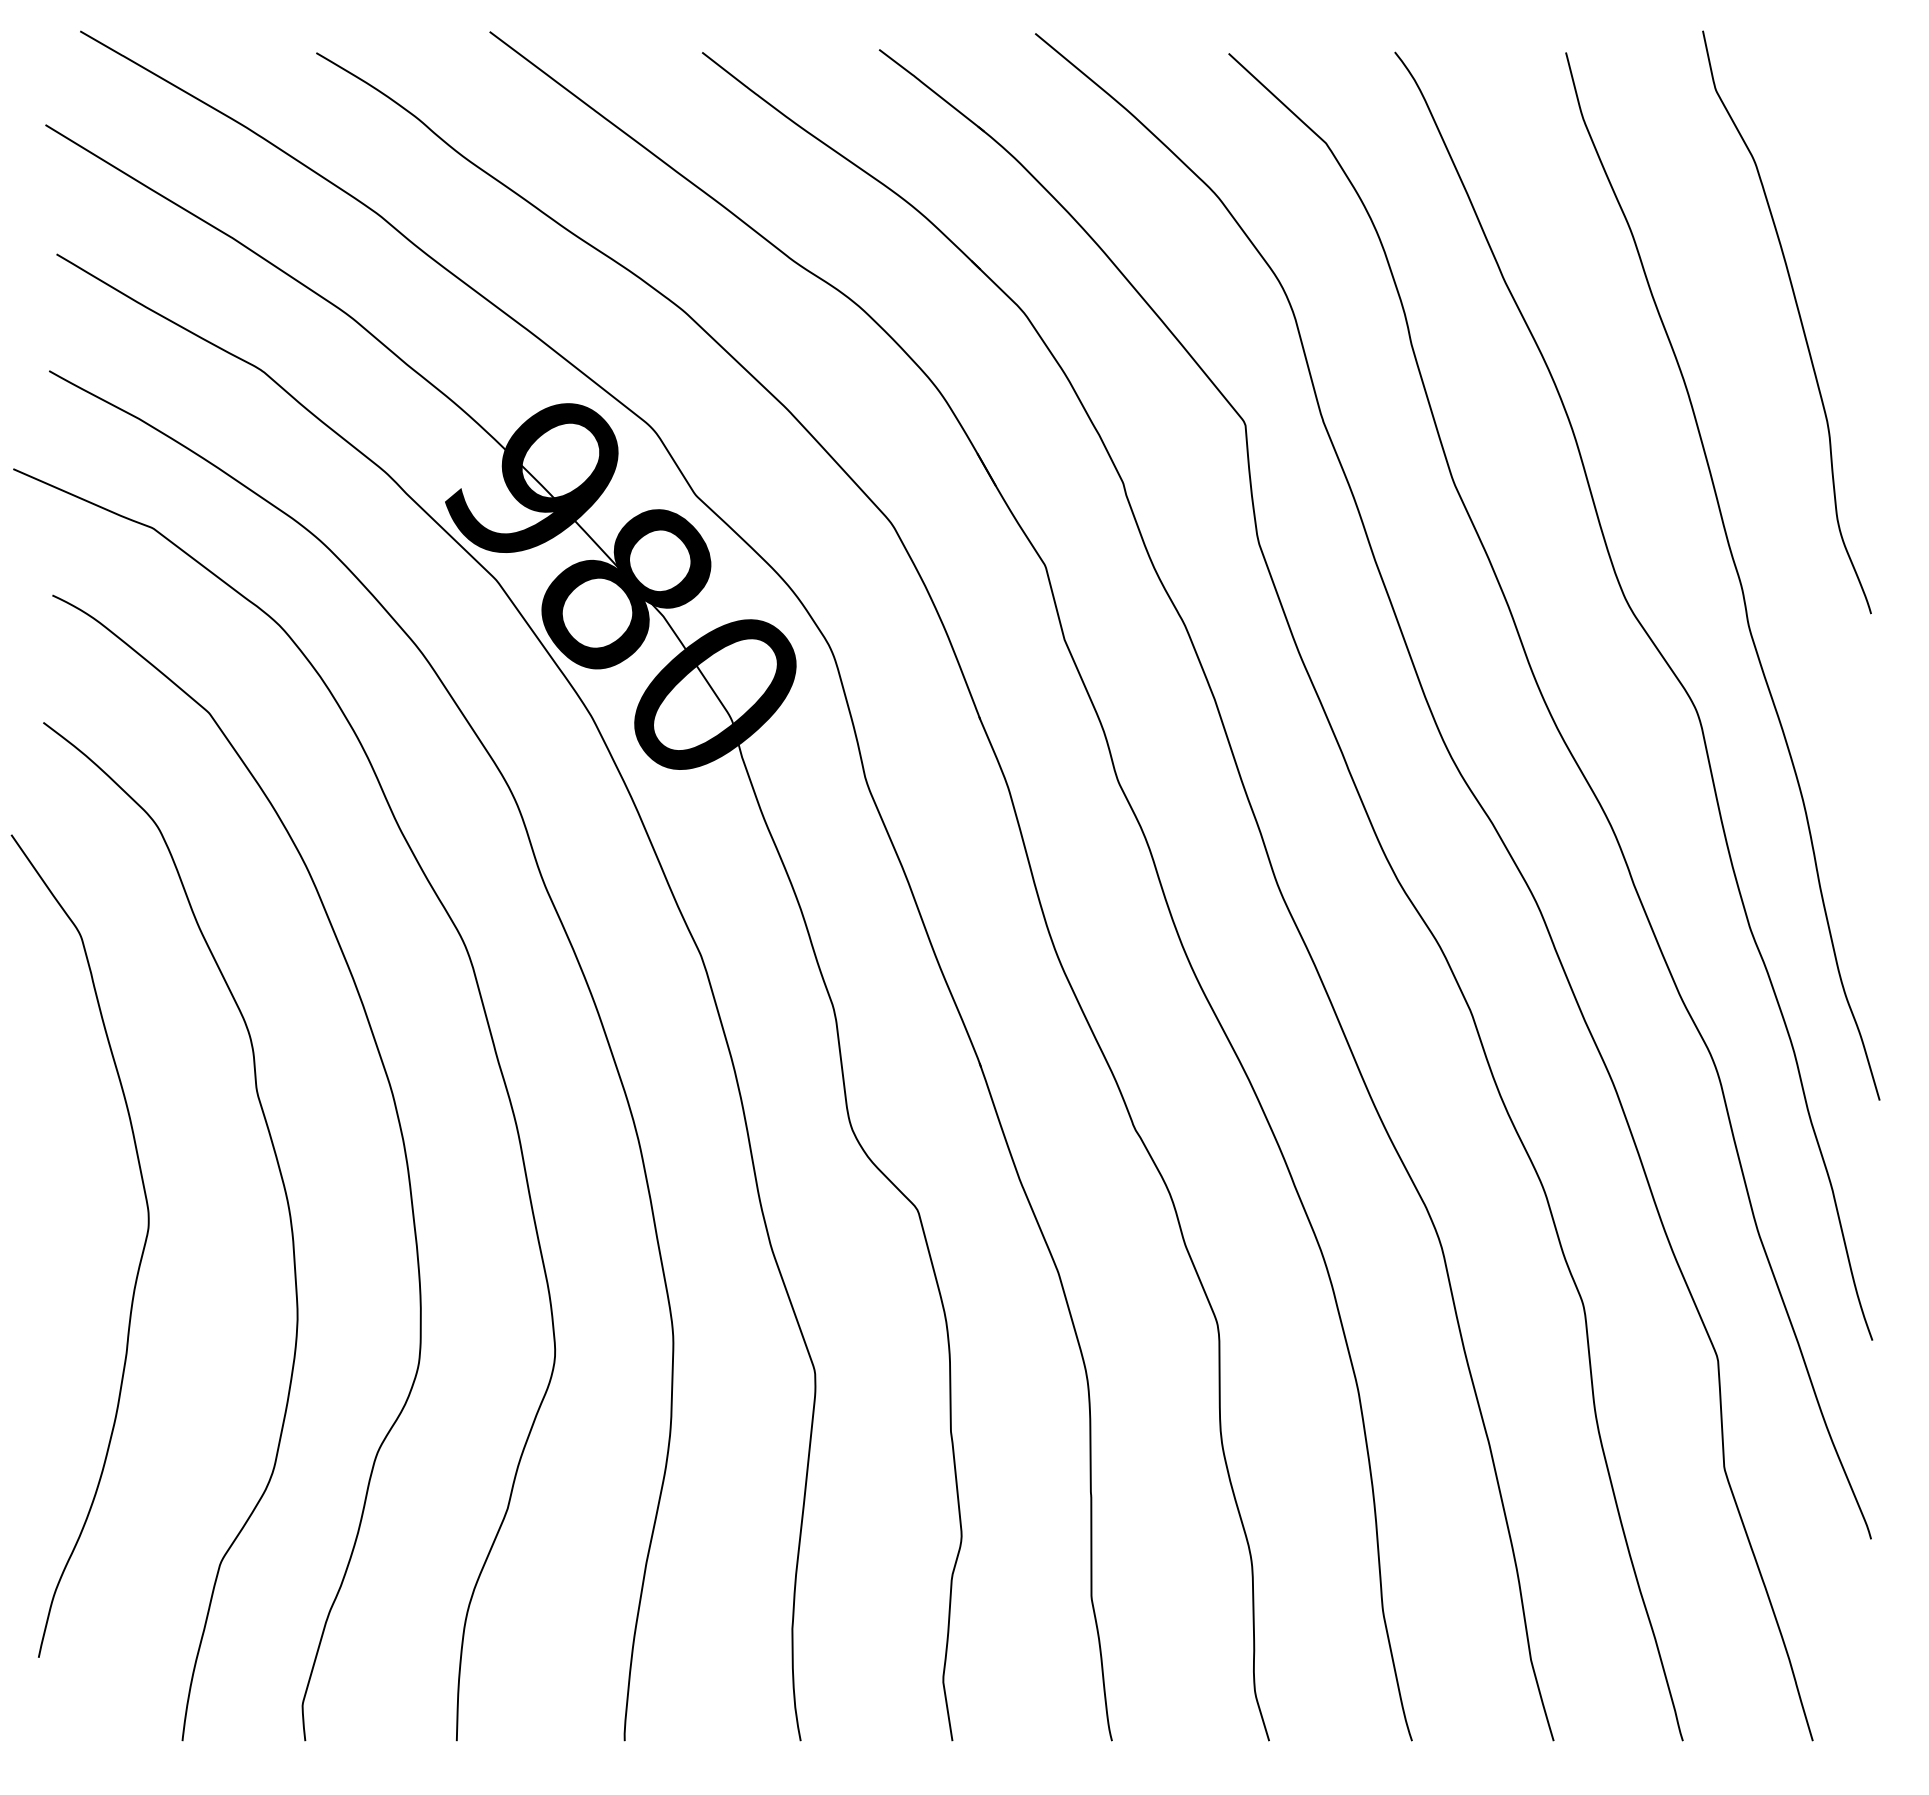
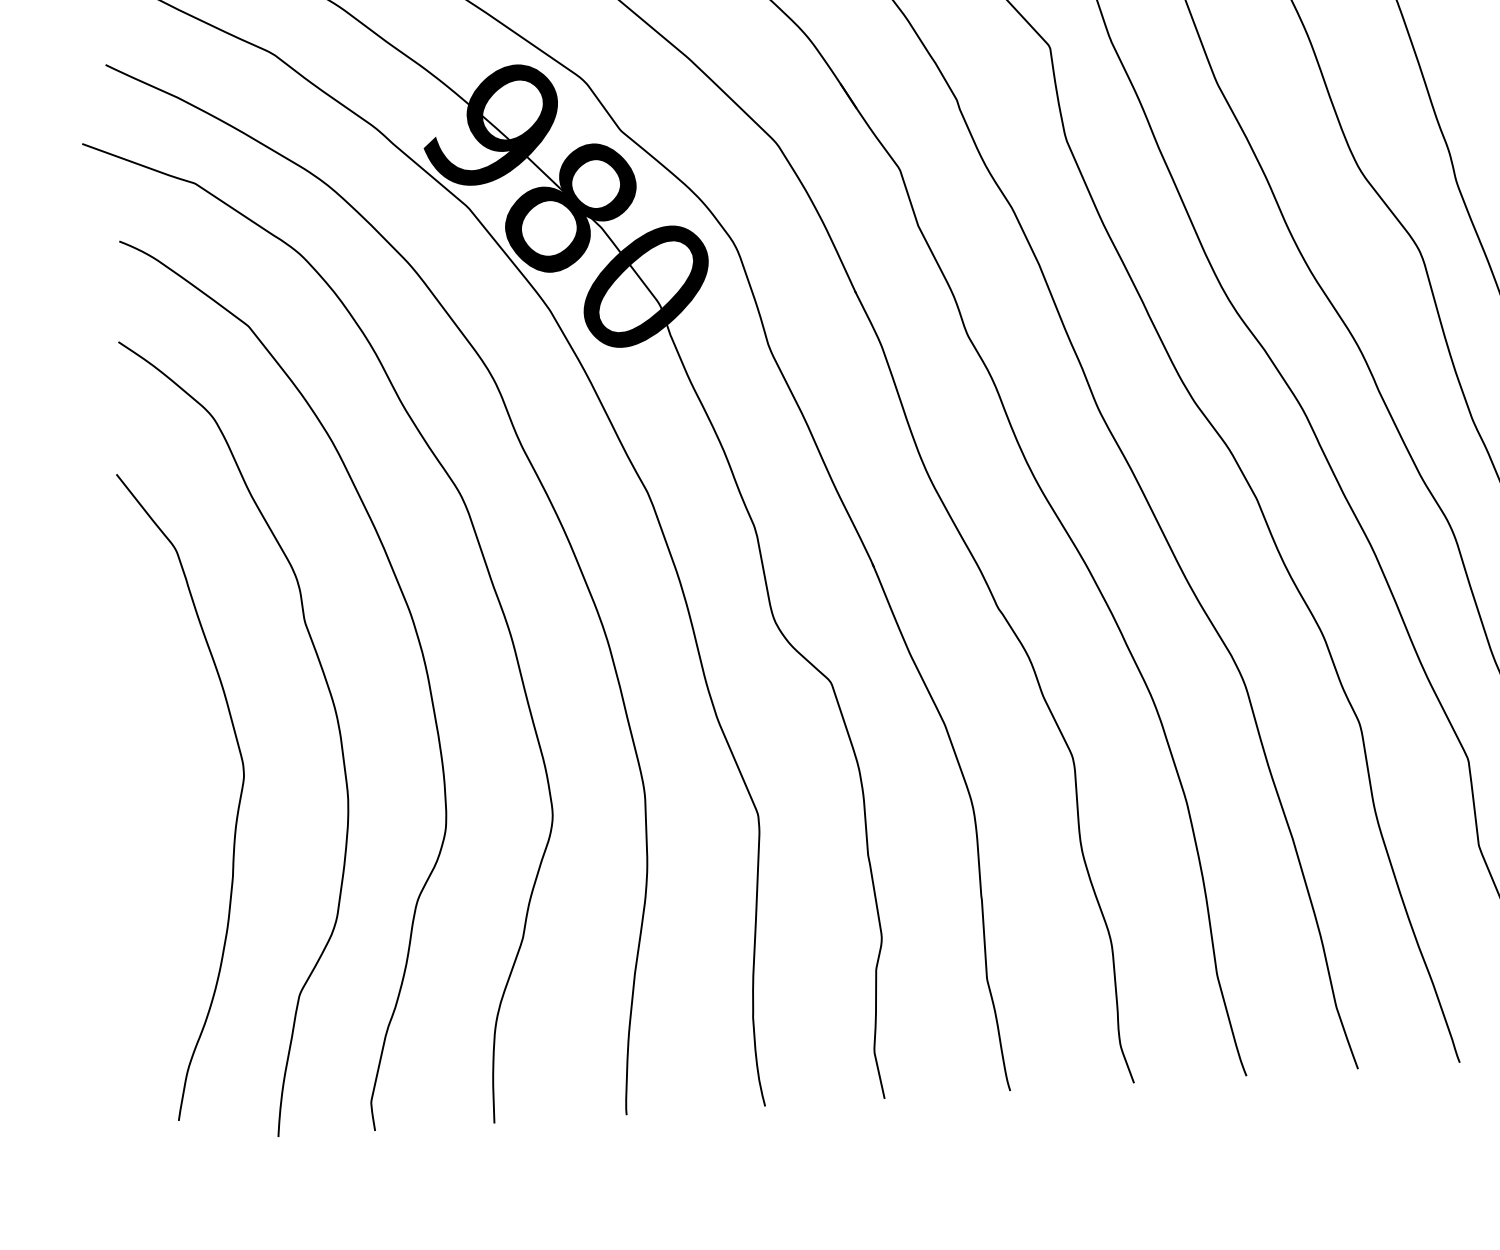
curve: (139, 1261) -> (238, 803), moved

